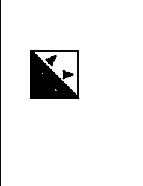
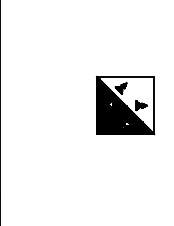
part: (54, 74) -> (125, 105), moved

